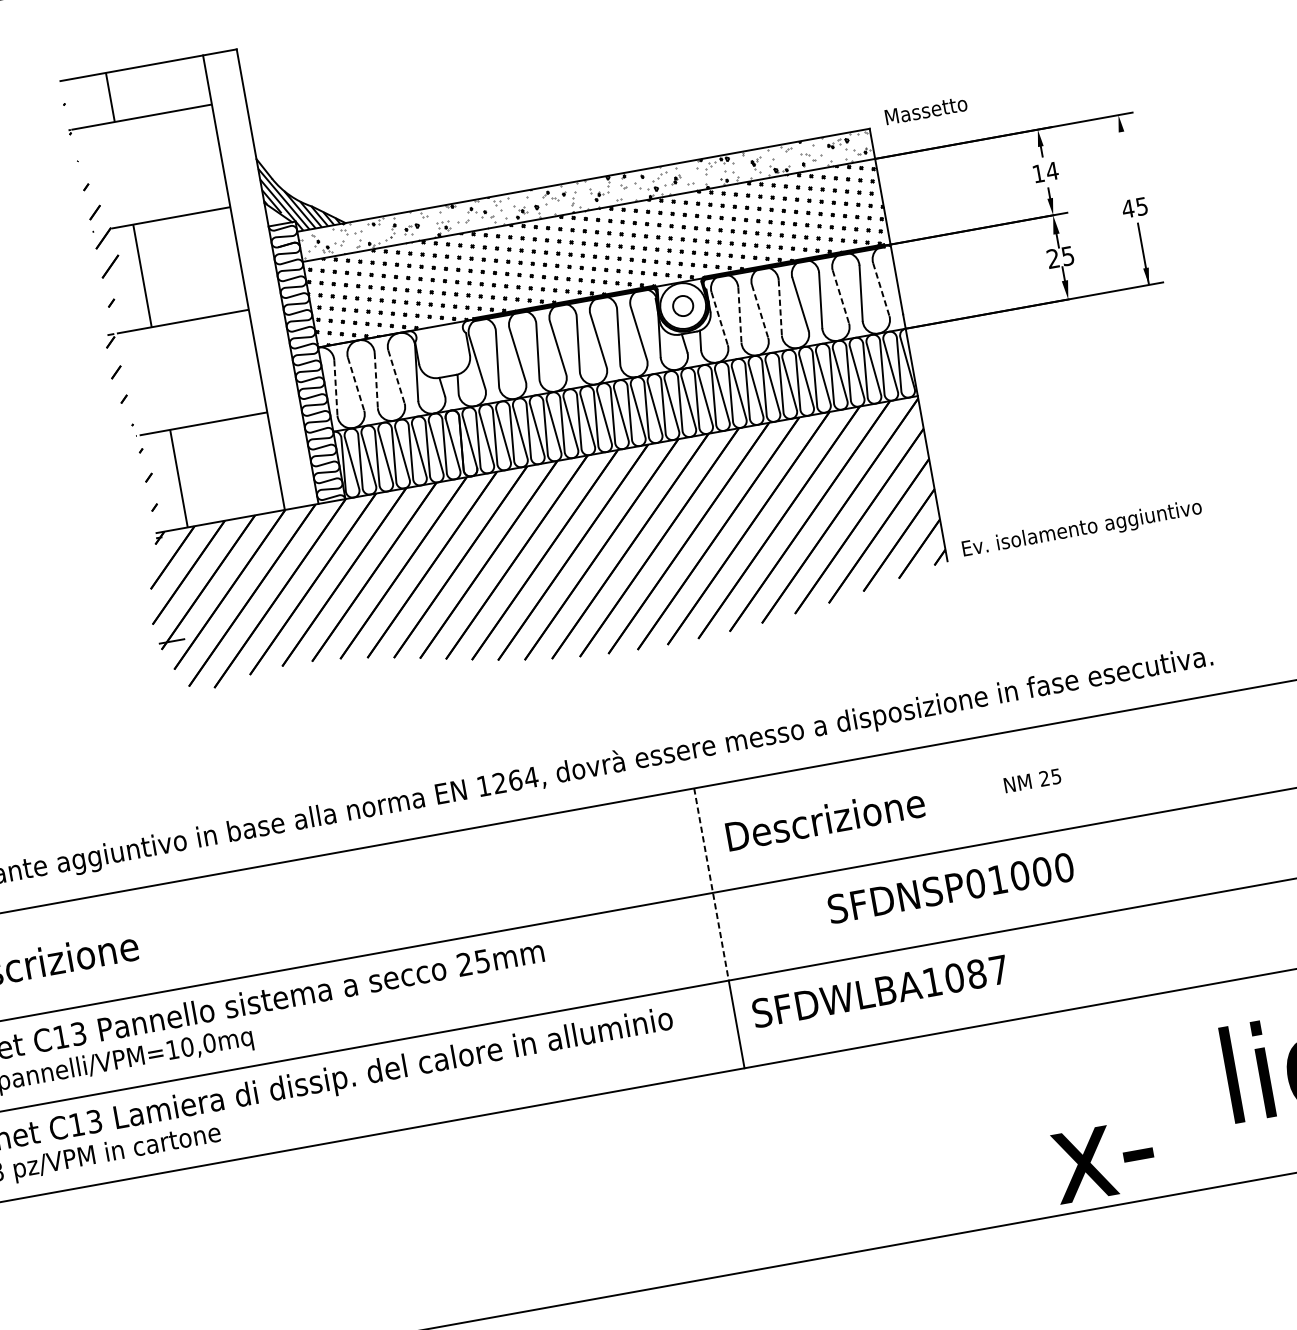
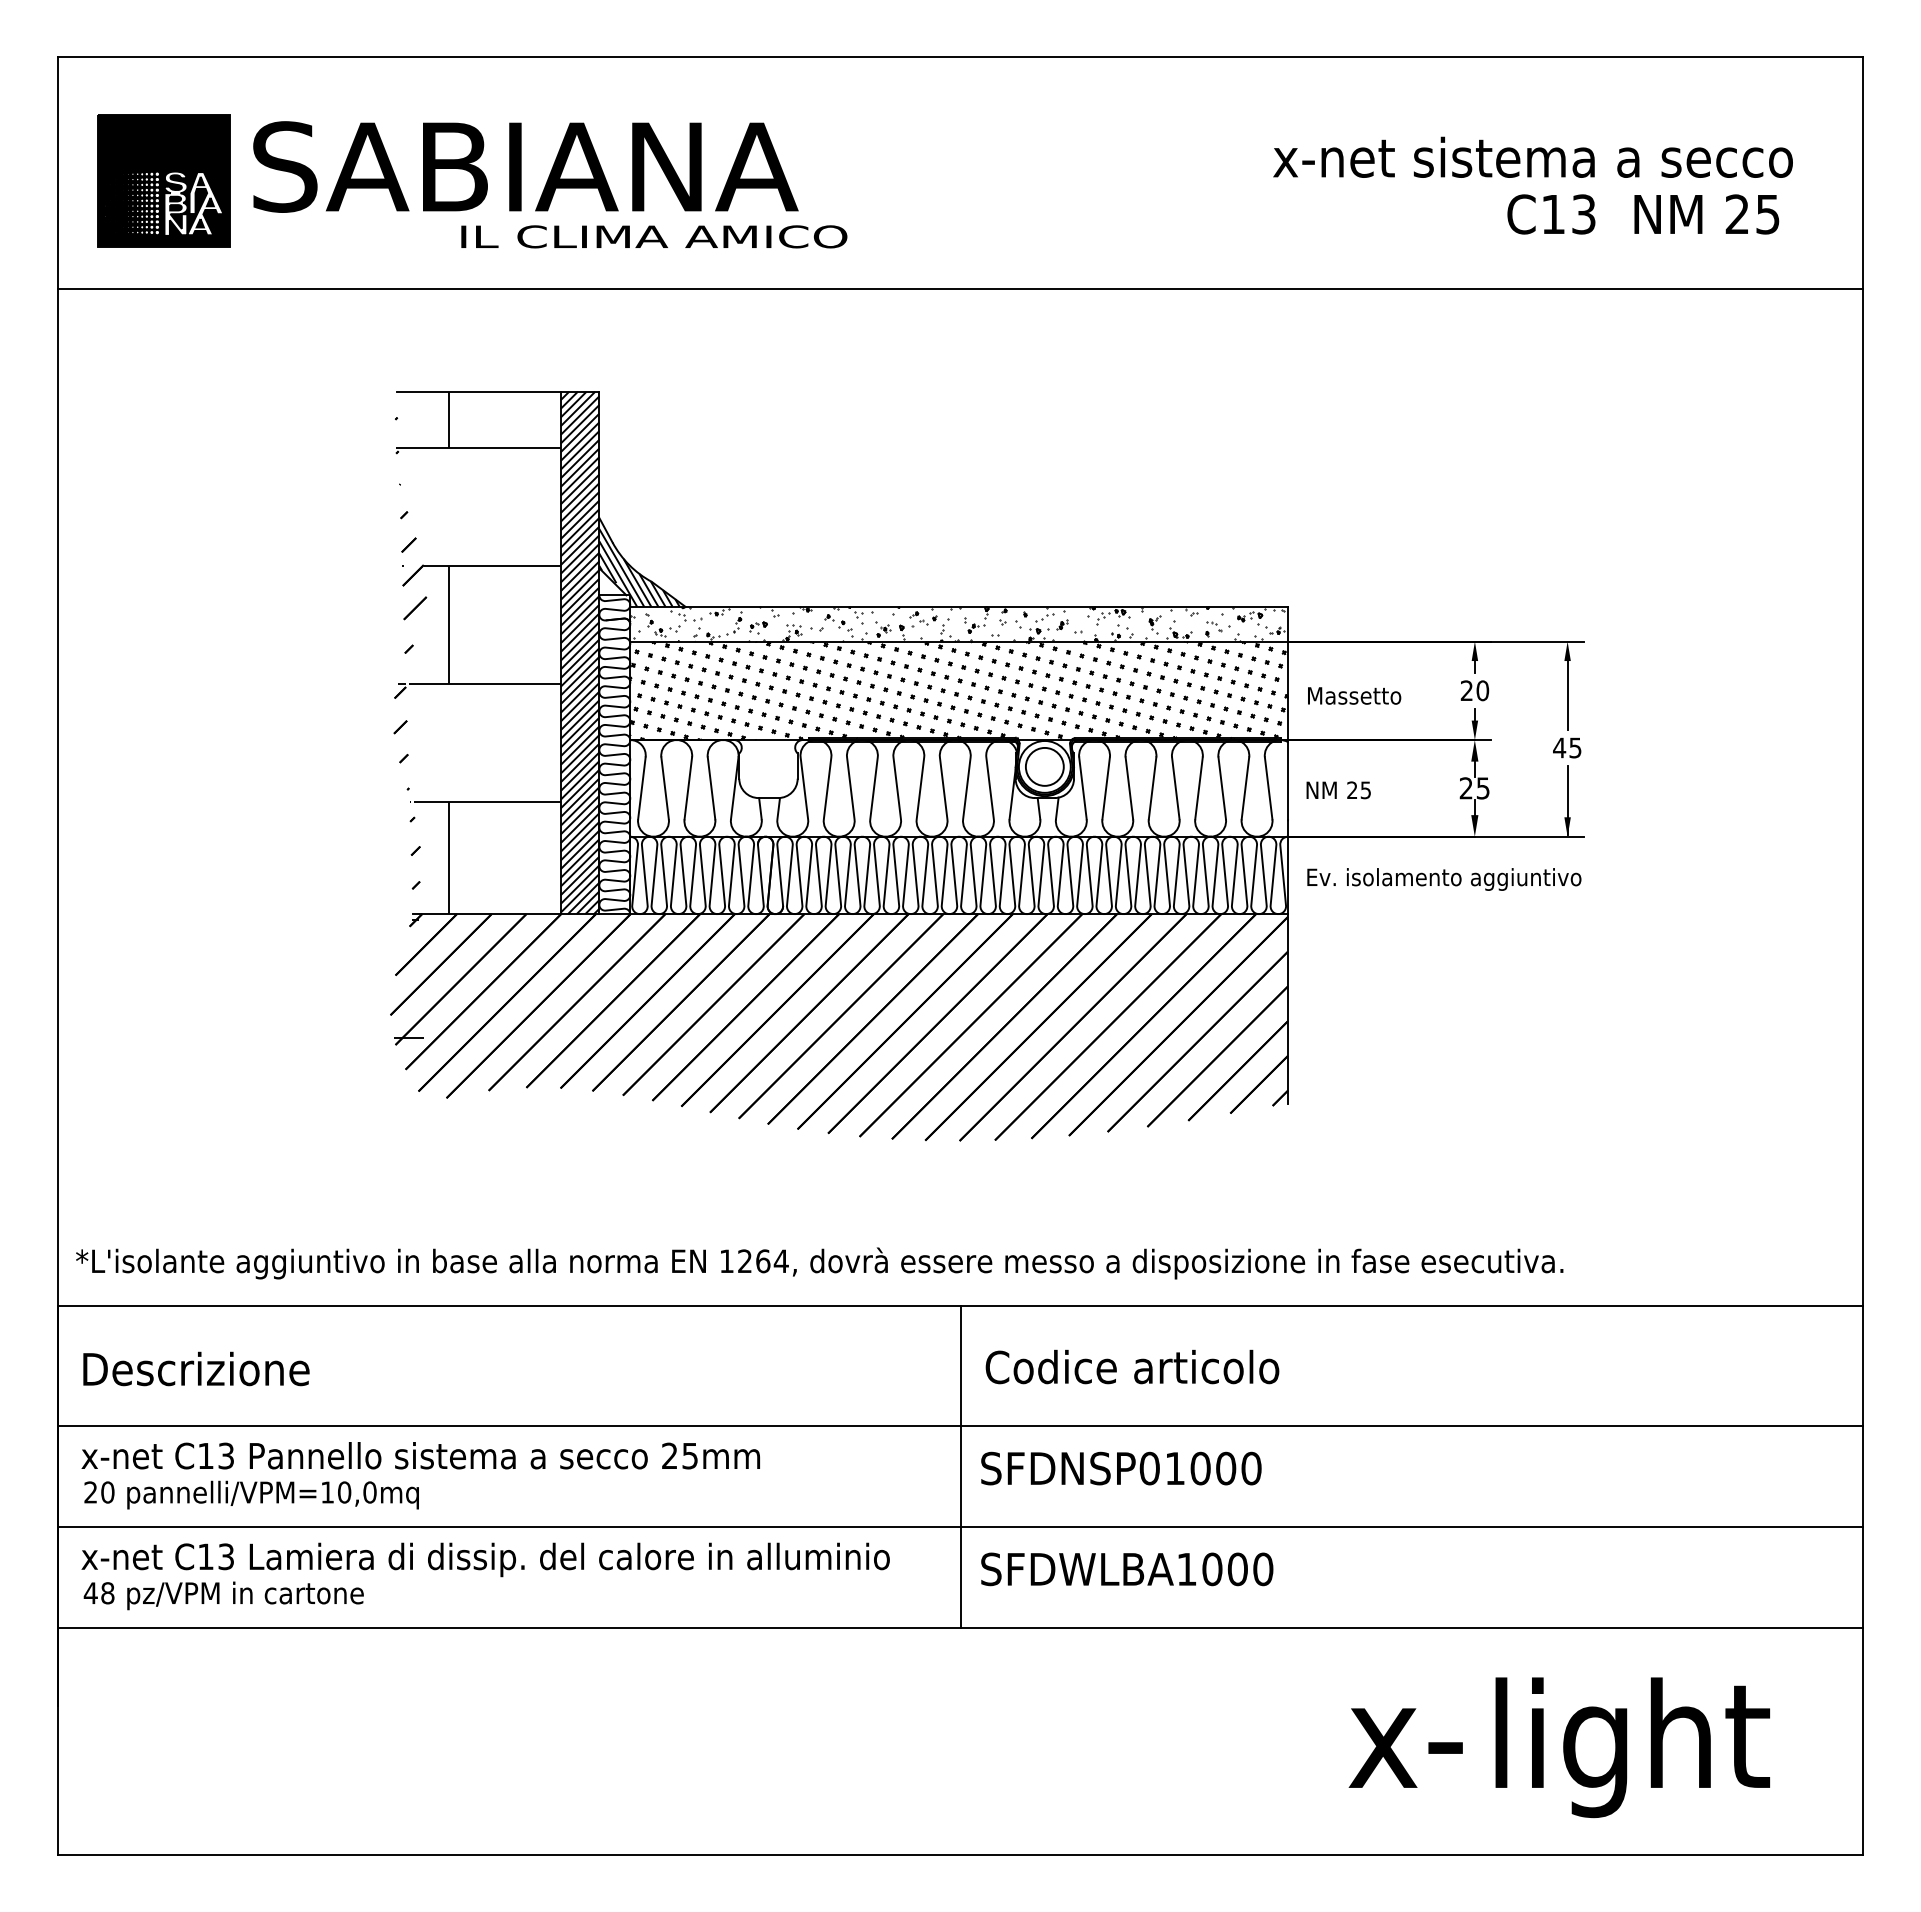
text: (926, 110) -> (1354, 695), moved
line: (1126, 162) -> (1567, 695), added
text: (1045, 172) -> (1474, 690), 14 -> 20
hatch: (583, 195) -> (956, 623), added
hatch: (260, 279) -> (579, 652), added
line: (881, 289) -> (1268, 788), dashed -> solid
line: (841, 297) -> (1222, 788), dashed -> solid
circle: (682, 305) -> (1044, 766), size x1.67
line: (780, 307) -> (1152, 788), dashed -> solid
line: (760, 311) -> (1129, 788), dashed -> solid
line: (740, 315) -> (1106, 788), dashed -> solid
line: (720, 318) -> (1083, 788), dashed -> solid
line: (396, 377) -> (711, 788), dashed -> solid
line: (376, 380) -> (688, 788), dashed -> solid
line: (356, 384) -> (665, 788), dashed -> solid
line: (335, 387) -> (641, 788), dashed -> solid
text: (1082, 529) -> (1444, 879), moved
text: (1032, 780) -> (1338, 790), moved
text: (853, 814) -> (1132, 1366), Descrizione -> Codice articolo
line: (711, 884) -> (960, 1416), dashed -> solid
text: (951, 888) -> (1121, 1468), moved
text: (987, 972) -> (1250, 1569), SFDWLBA1087 -> SFDWLBA1000
text: (1103, 1160) -> (1405, 1747), moved

